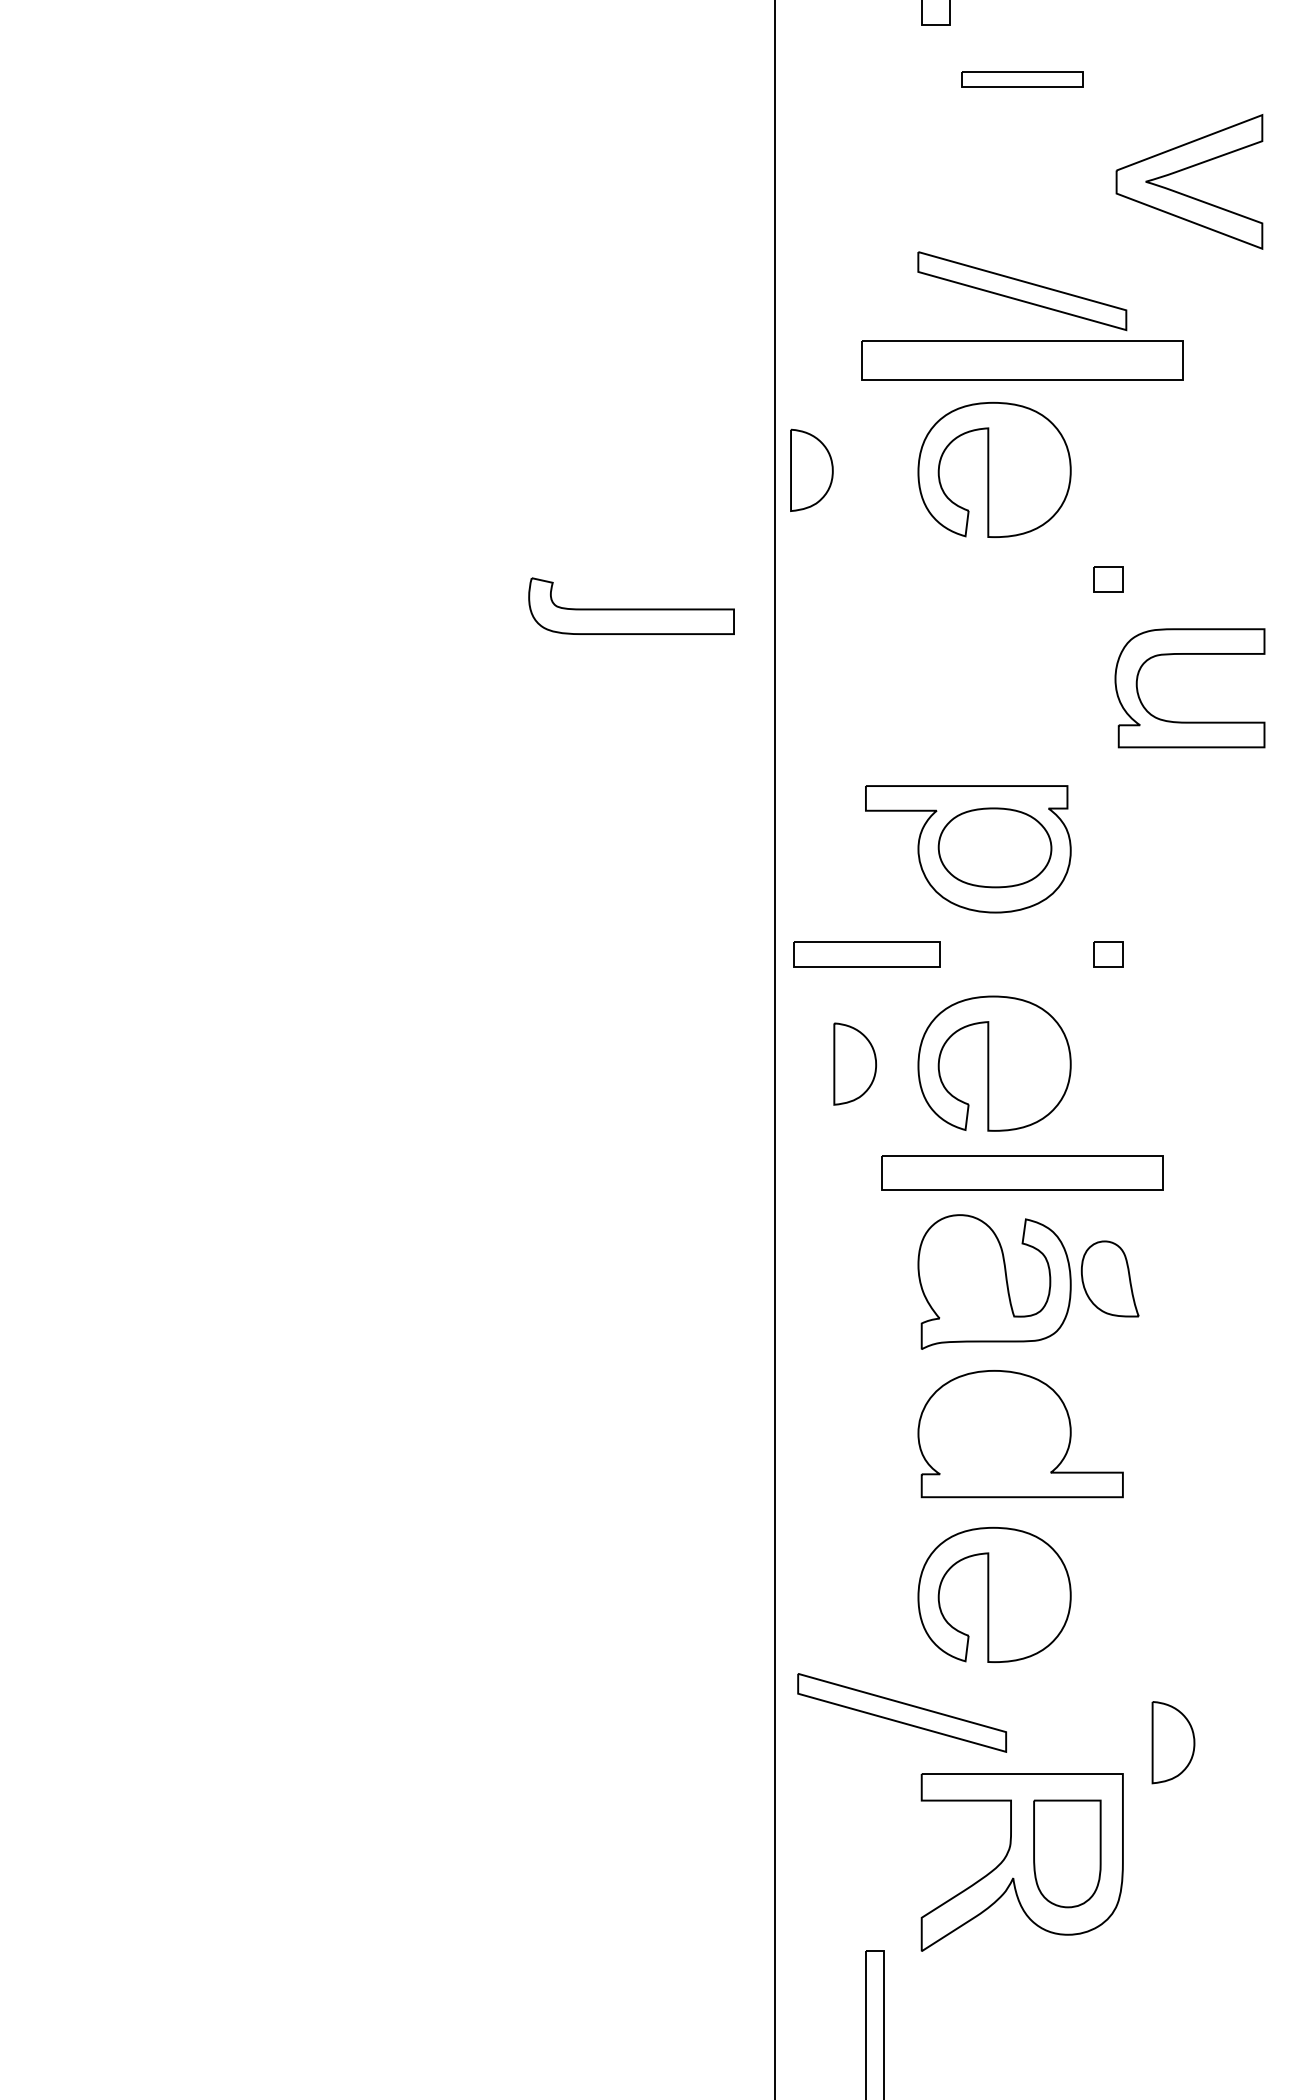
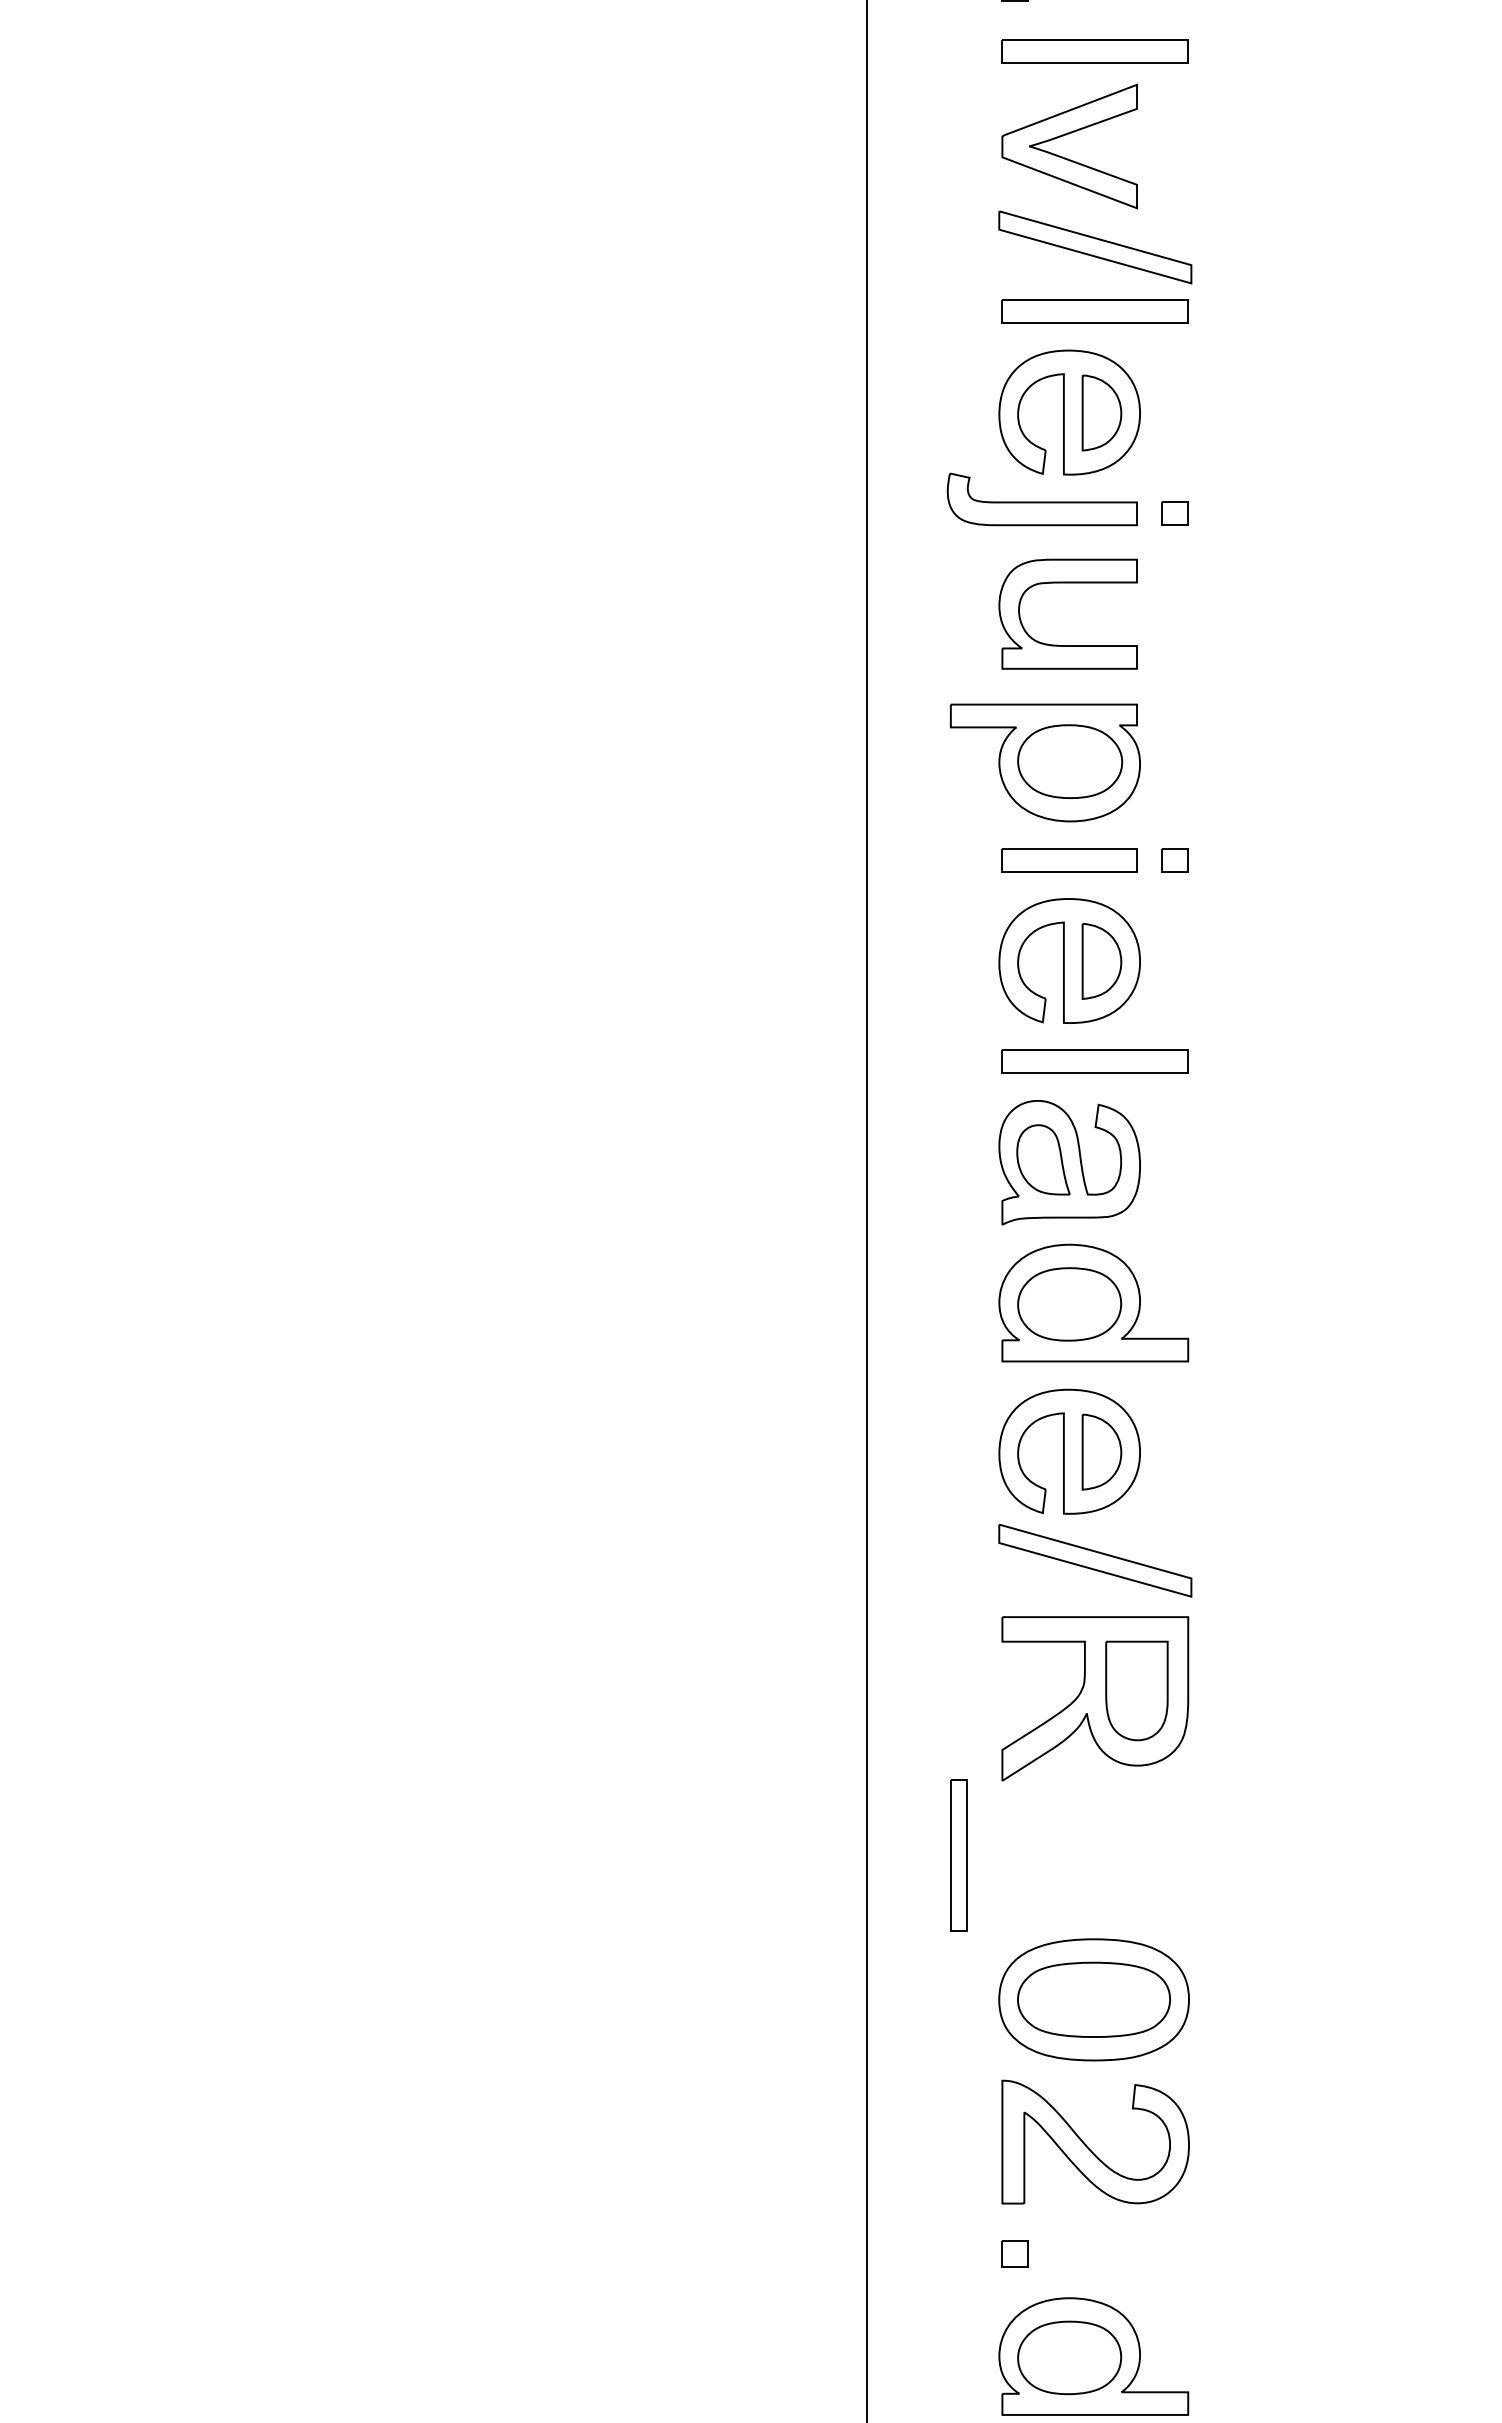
part: (1021, 79) -> (1094, 51), size x1.67
part: (1185, 169) -> (1066, 135), moved
part: (1021, 360) -> (1094, 311), size x0.62
part: (811, 469) -> (1101, 412), moved
part: (630, 606) -> (1041, 499), moved
part: (1189, 654) -> (1067, 583), moved
part: (866, 954) -> (1069, 860), moved
part: (854, 1064) -> (1101, 961), moved
part: (1021, 1172) -> (1094, 1061), size x0.71
part: (1110, 1278) -> (1043, 1159), moved
part: (994, 1435) -> (1069, 1304), added
part: (902, 1712) -> (1095, 1560), moved
part: (1173, 1741) -> (1101, 1451), moved

